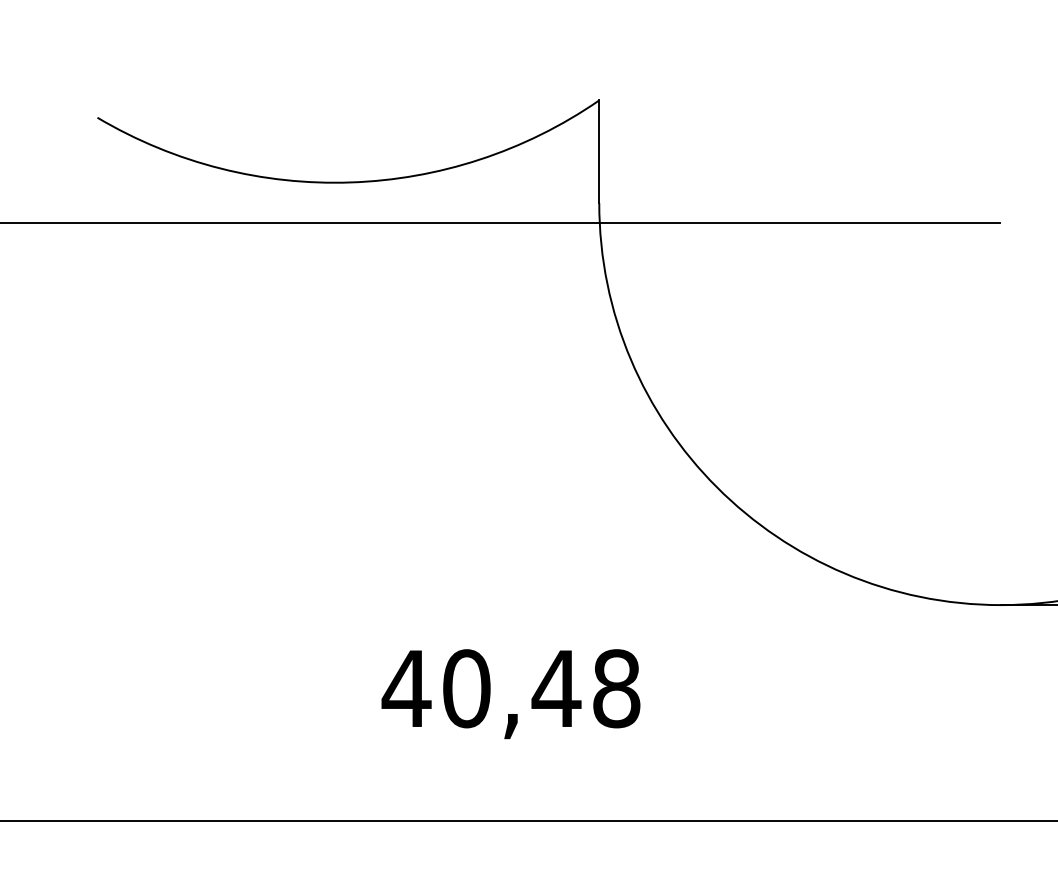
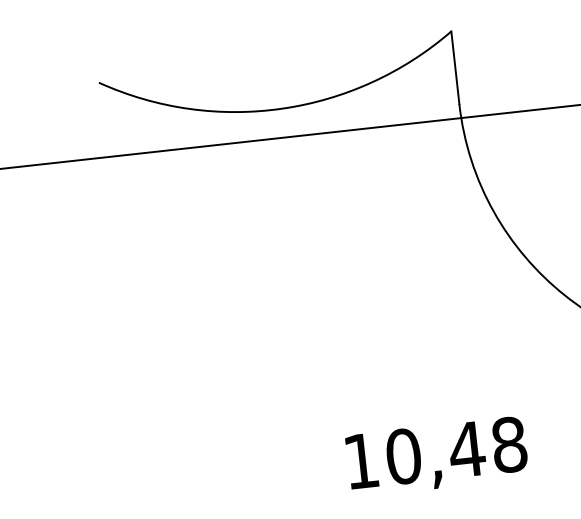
text: (406, 688) -> (361, 461), 40,48 -> 10,48

